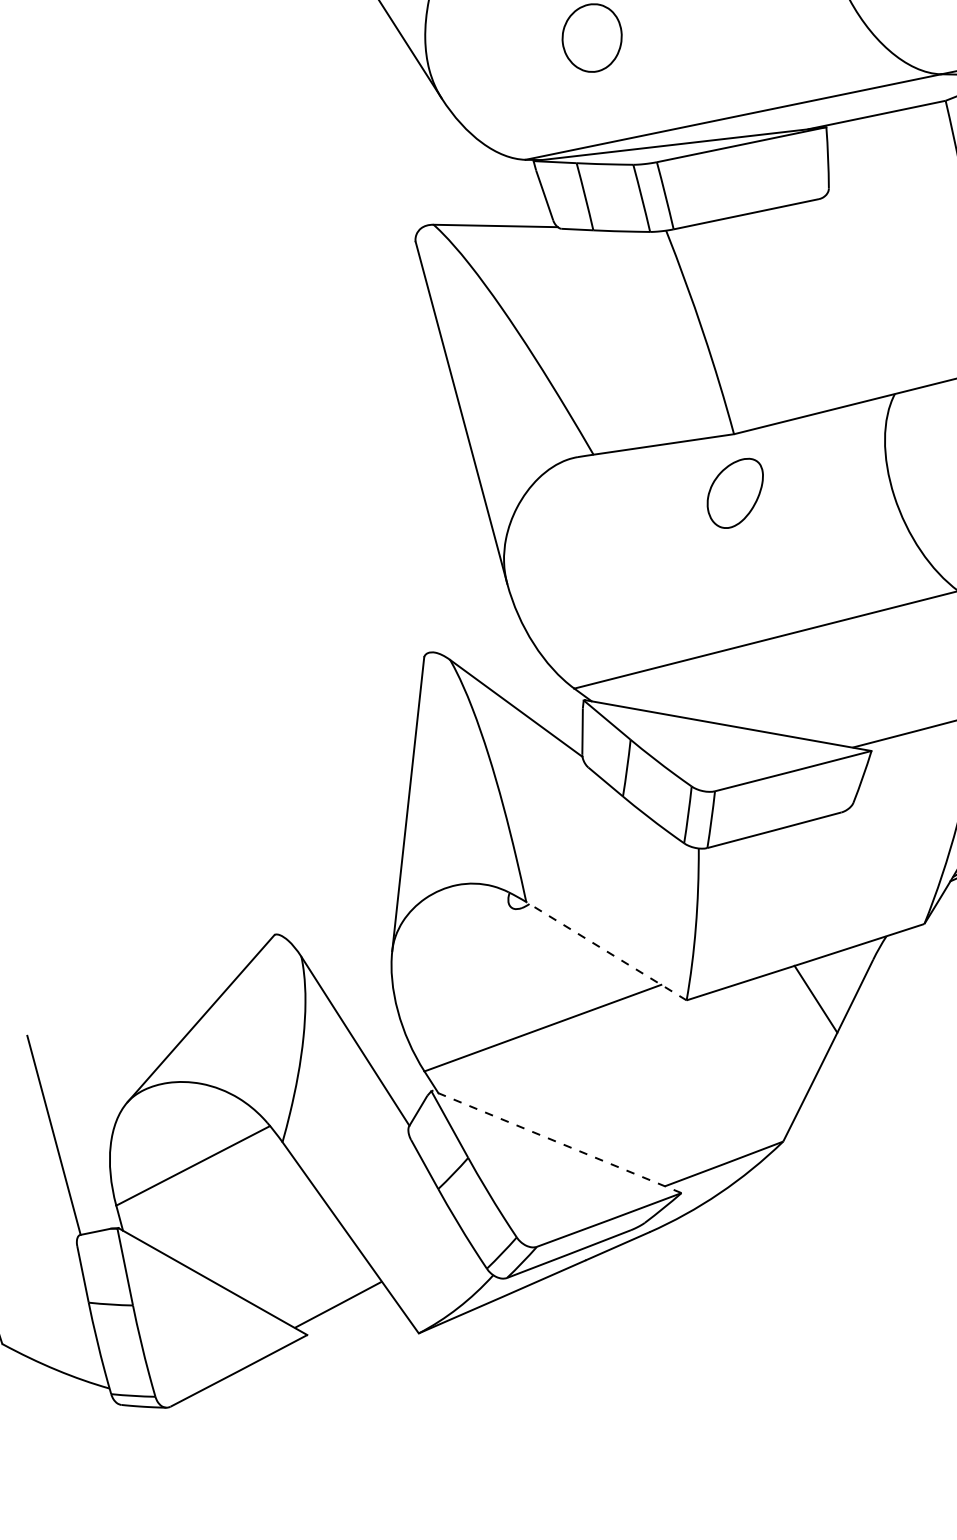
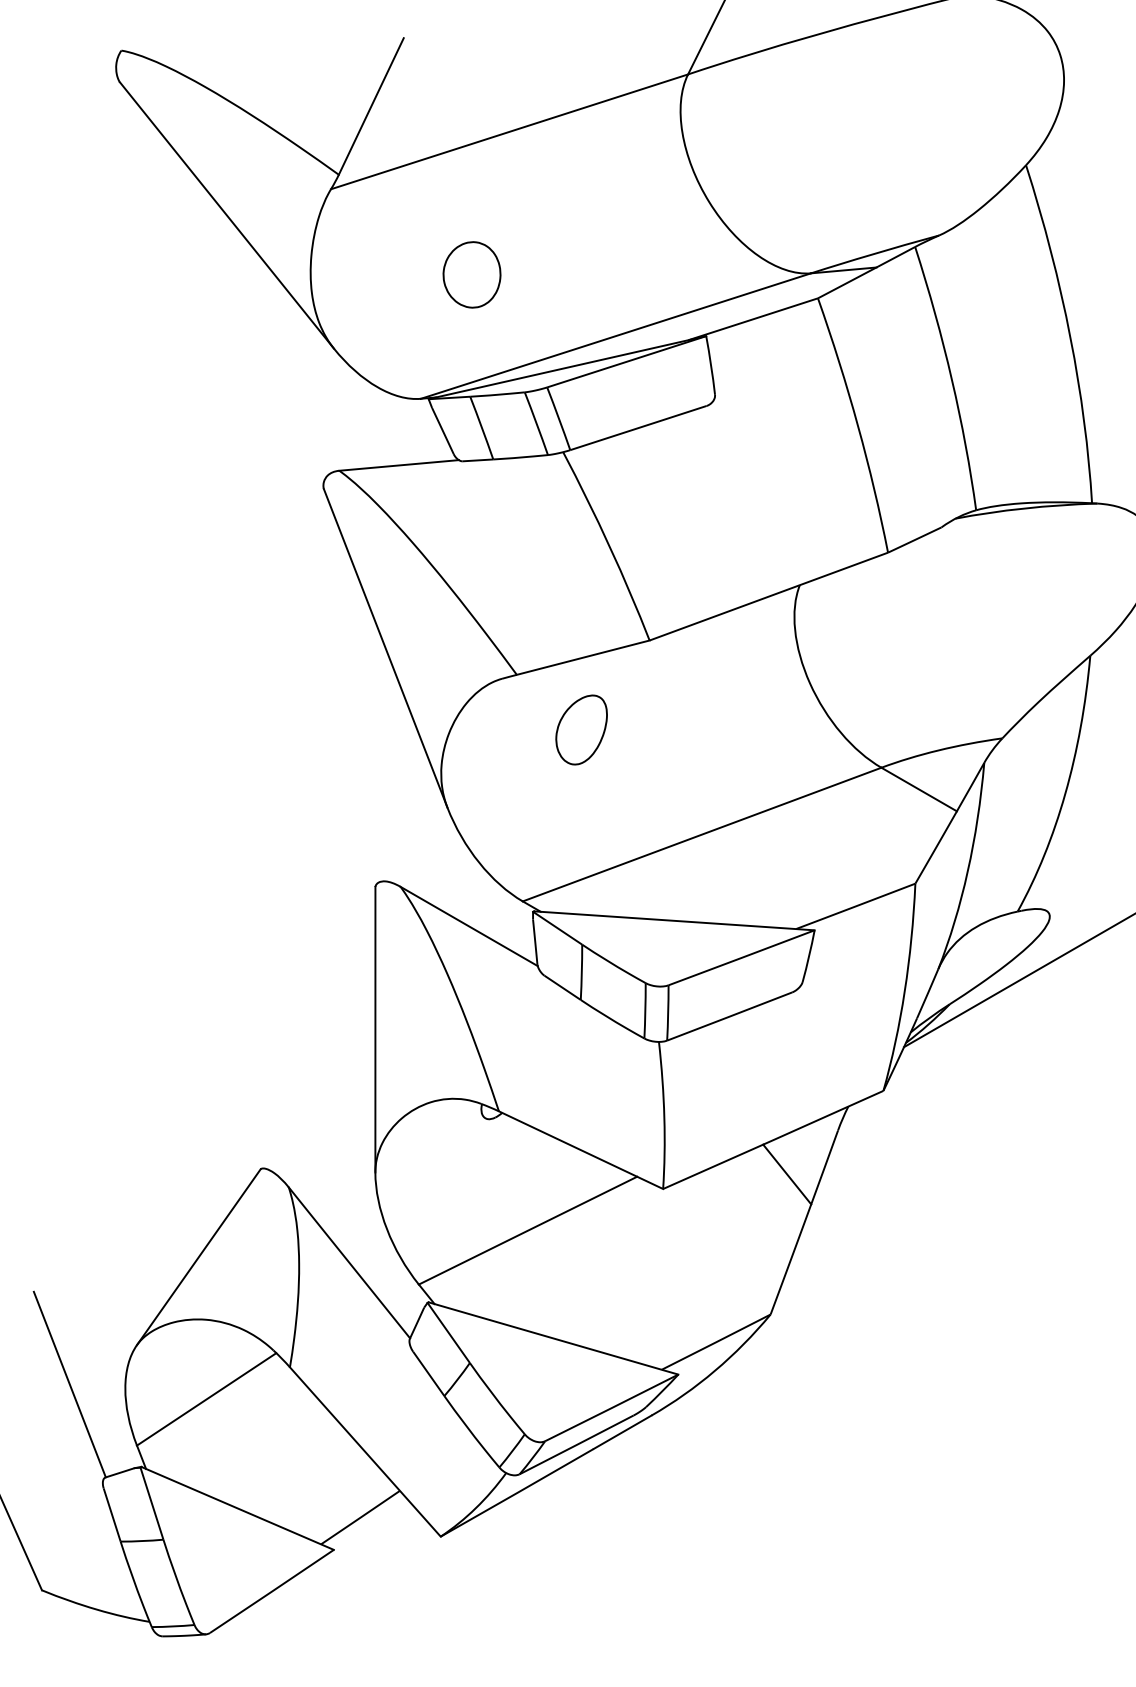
part: (734, 492) -> (581, 729), moved
line: (606, 951) -> (581, 1150), dashed -> solid
line: (557, 1141) -> (553, 1338), dashed -> solid

